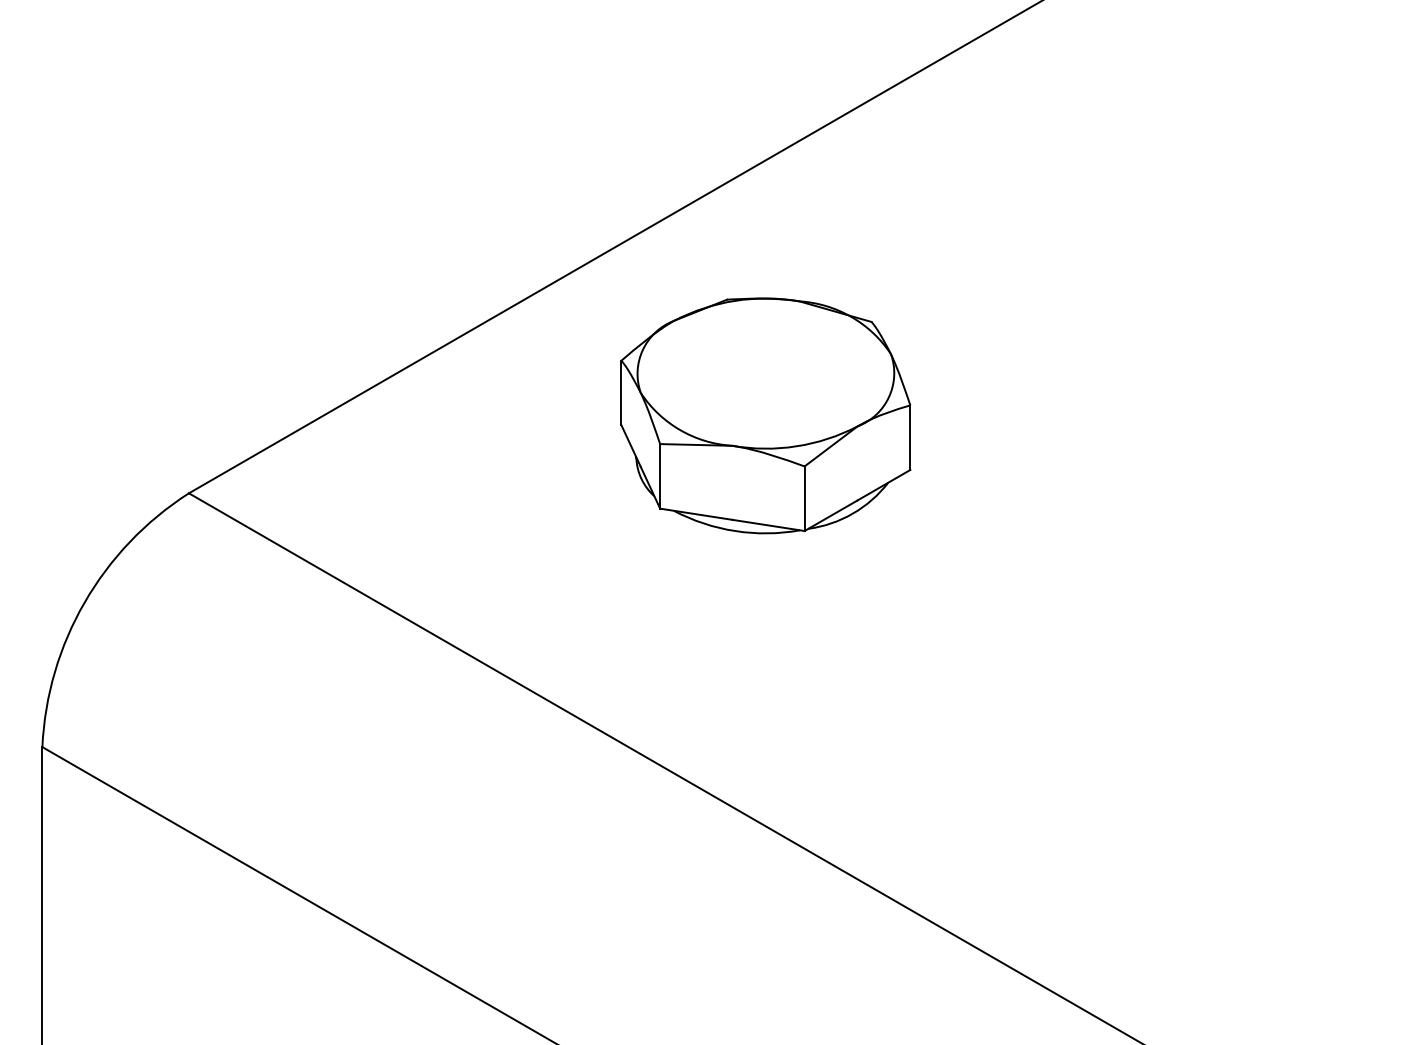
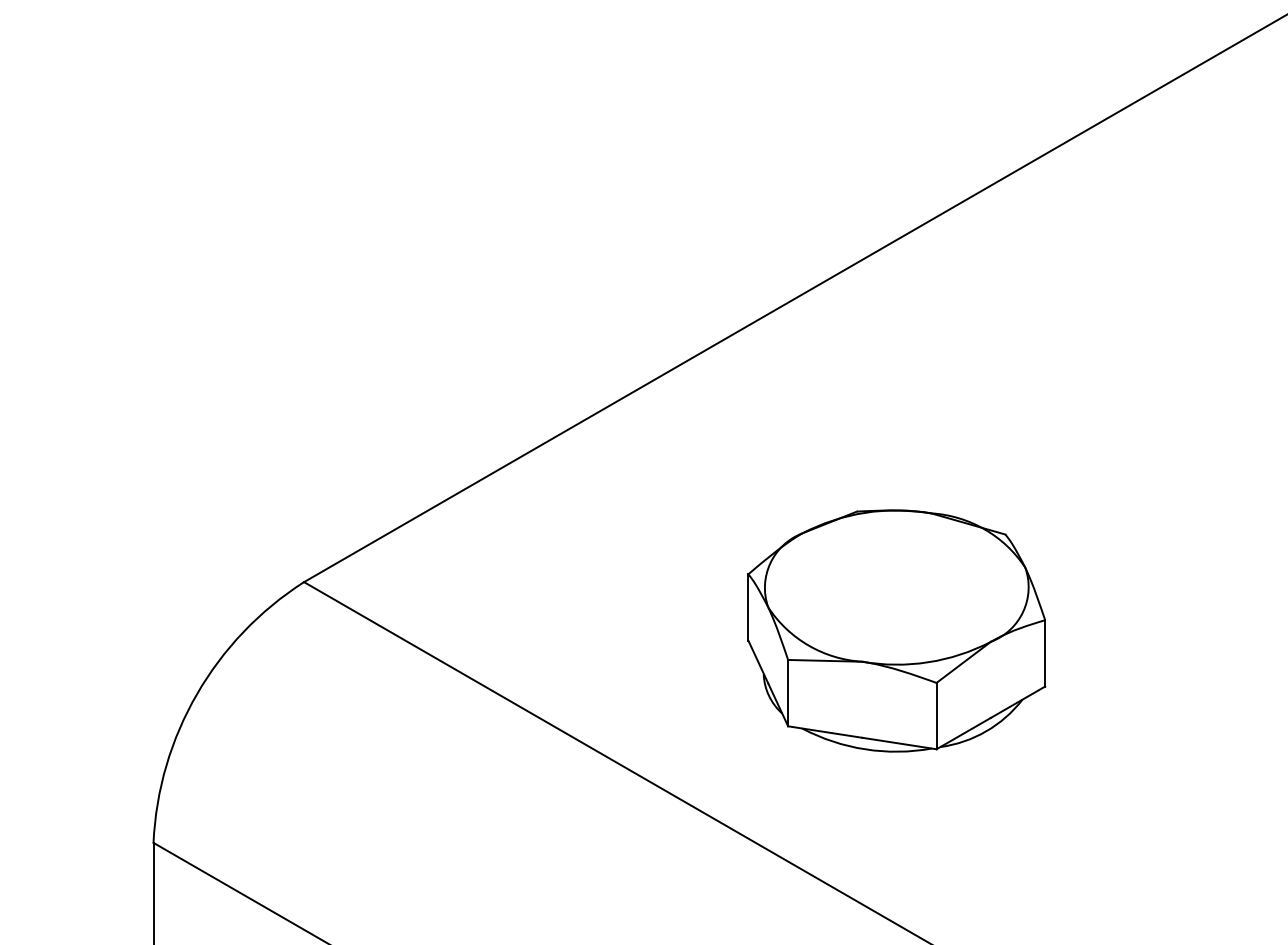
part: (765, 415) -> (896, 630), moved

